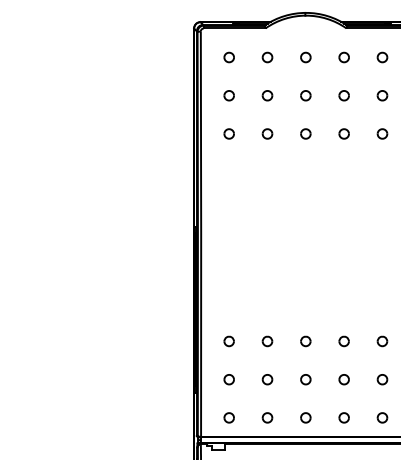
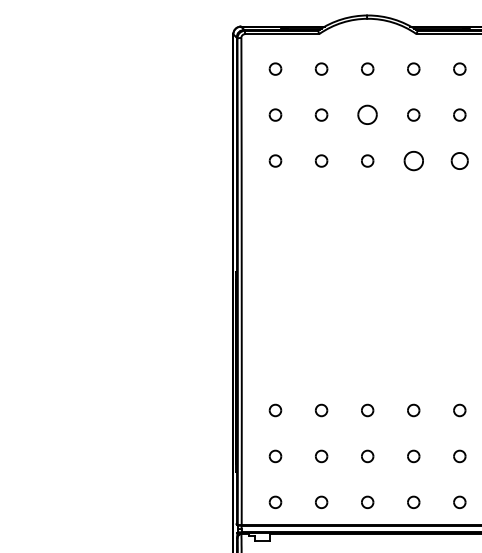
part: (305, 95) -> (367, 114), size x1.6
part: (343, 133) -> (412, 160), size x1.6
part: (382, 133) -> (459, 160), size x1.4

